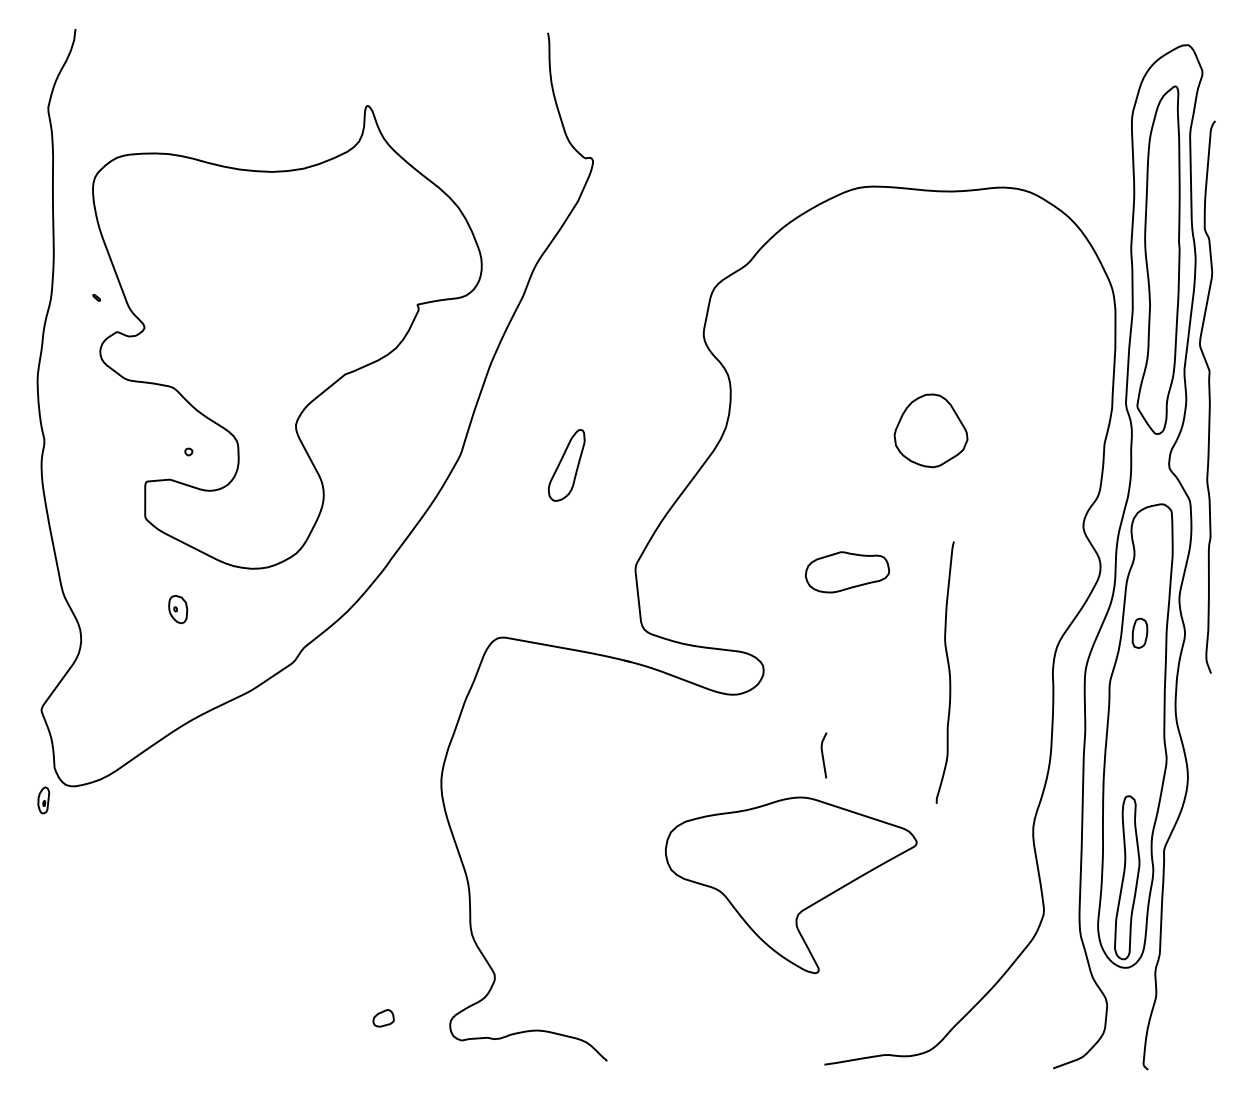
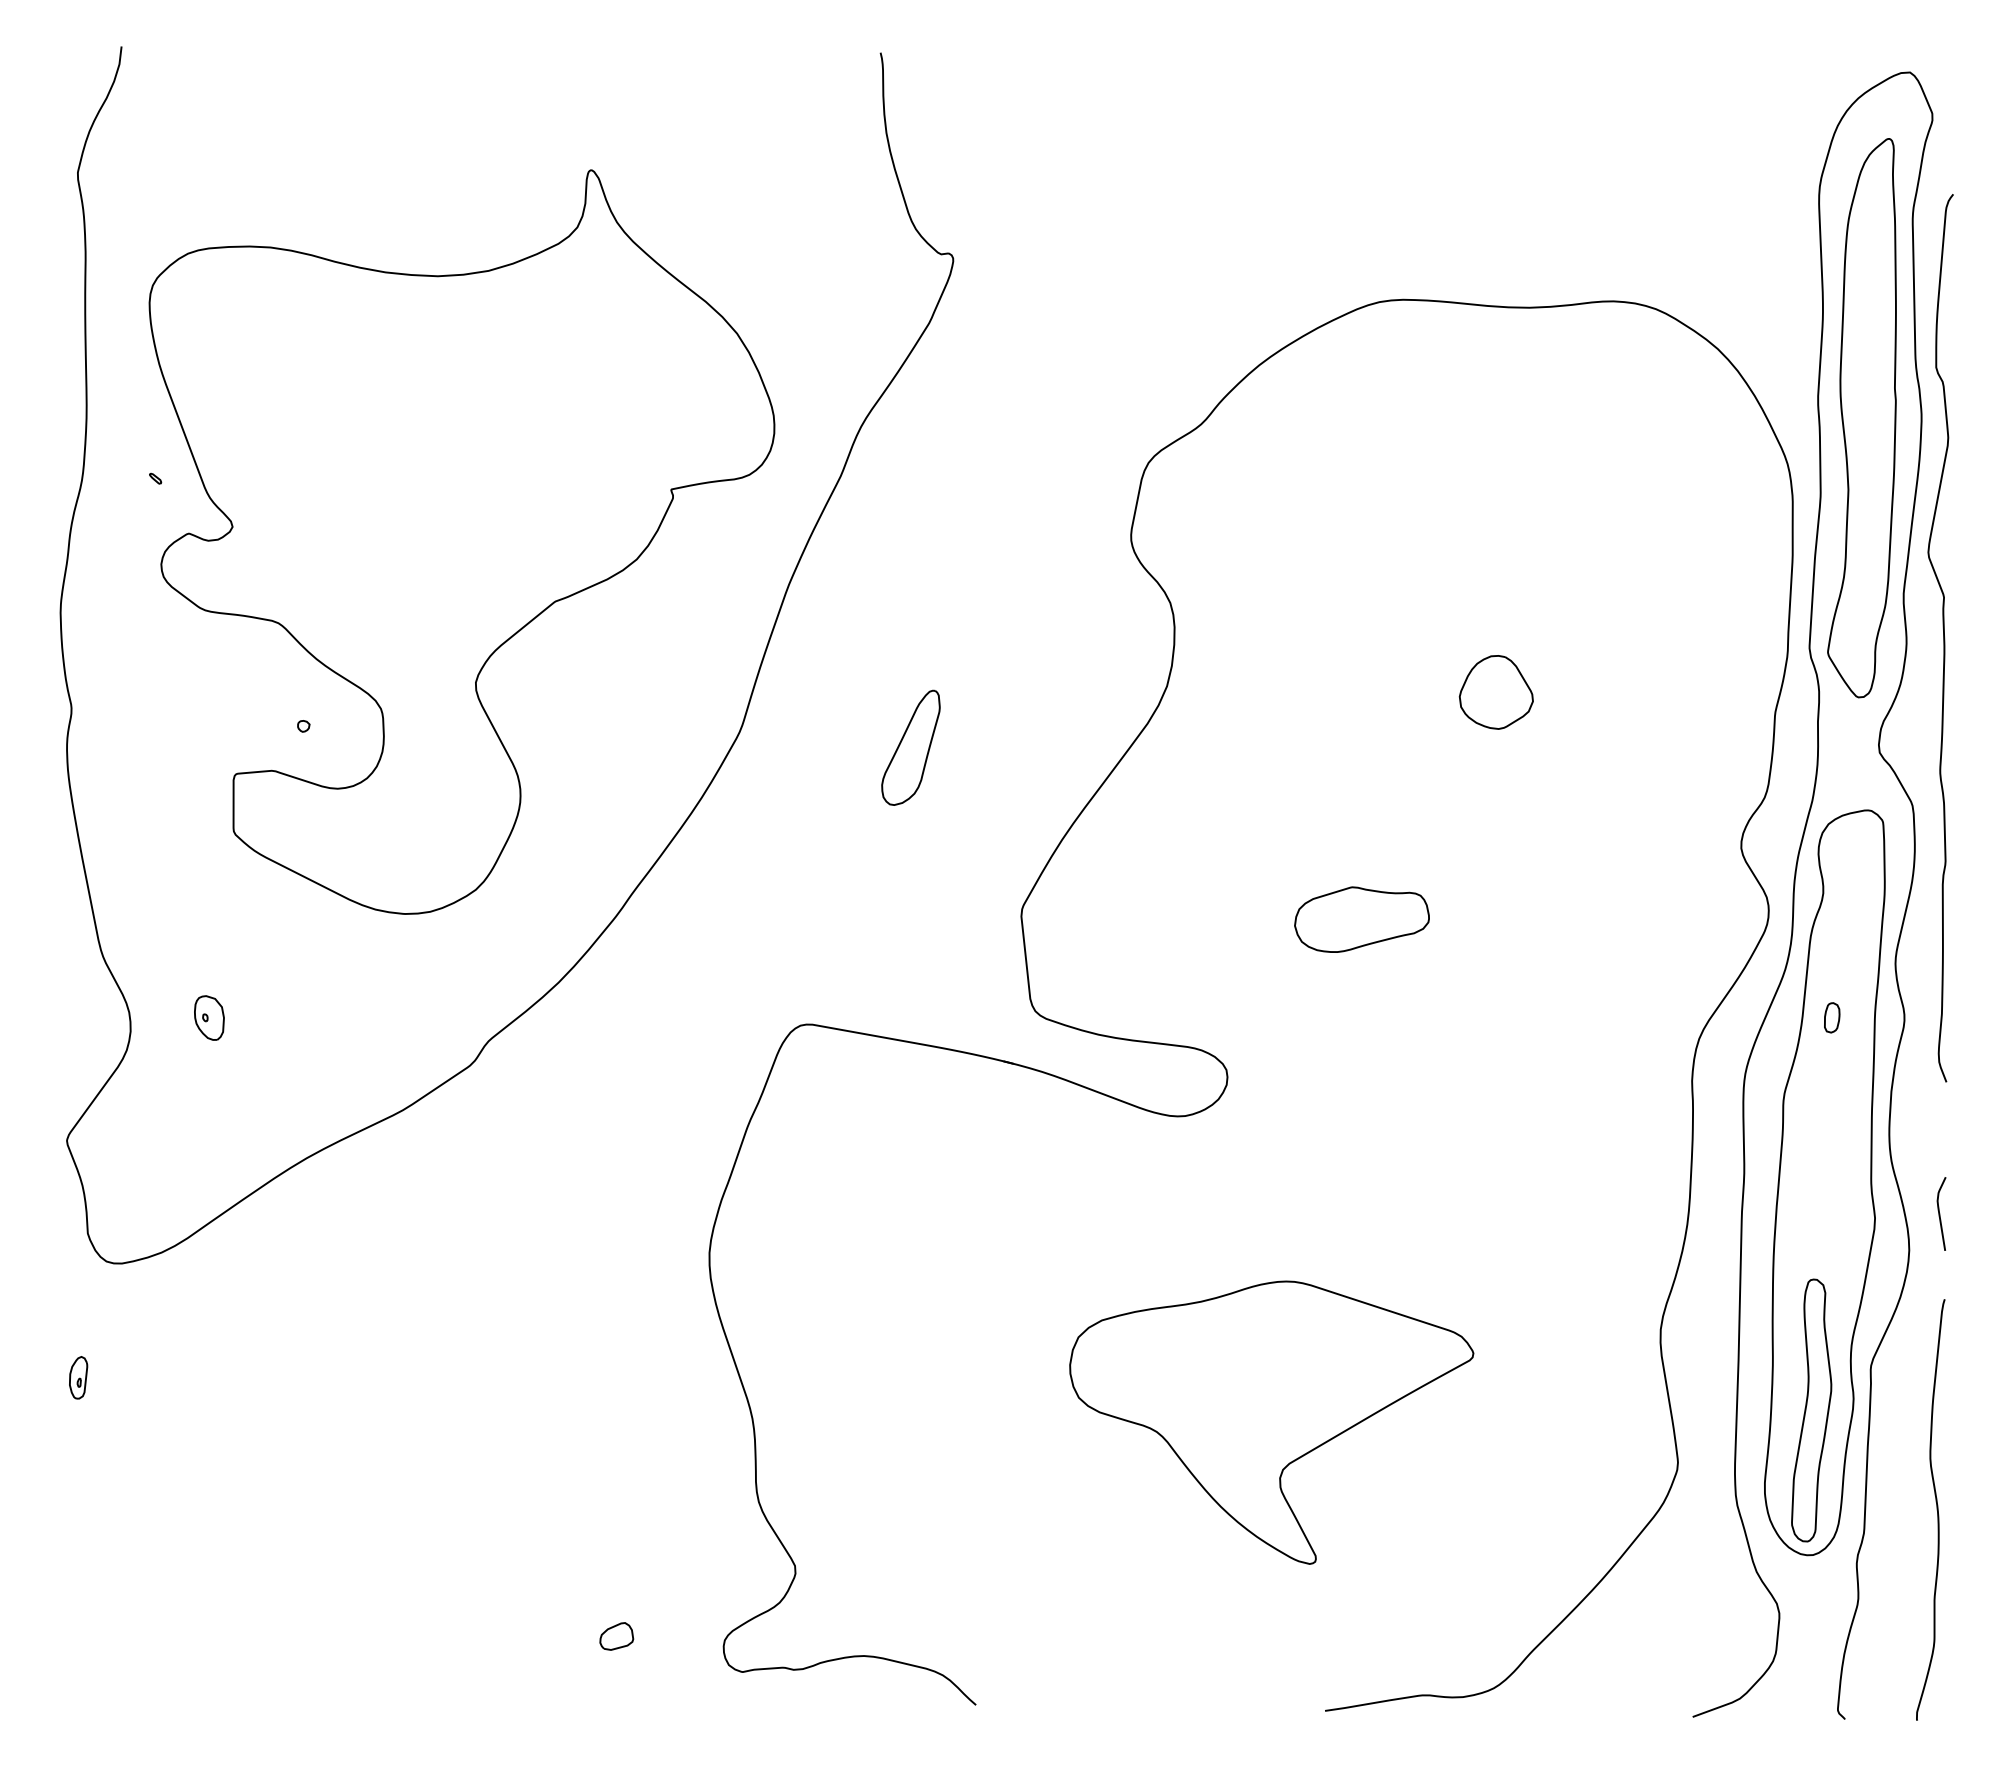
part: (930, 430) -> (1495, 691), size x0.62
part: (178, 609) -> (209, 1017), moved
part: (1139, 633) -> (1831, 1017), size x0.62
curve: (948, 672) -> (1935, 1509), moved
curve: (823, 755) -> (1940, 1214), moved
part: (43, 800) -> (78, 1377), moved

